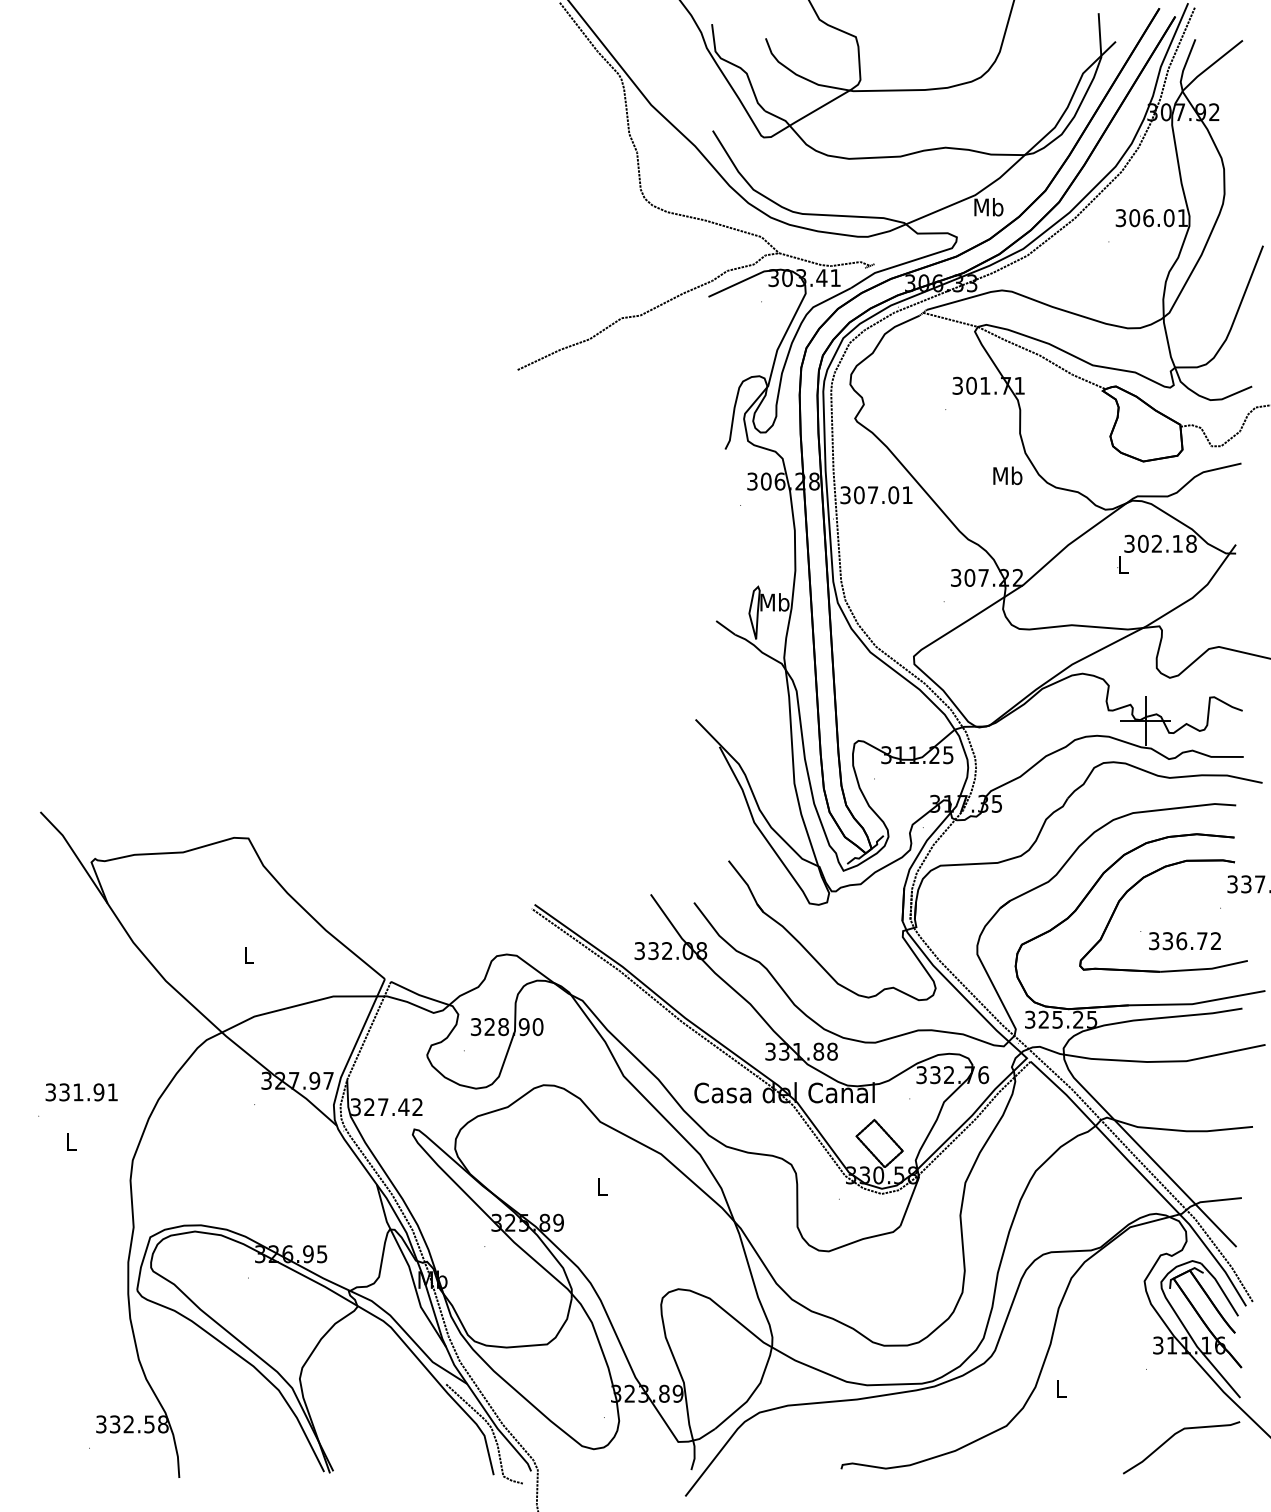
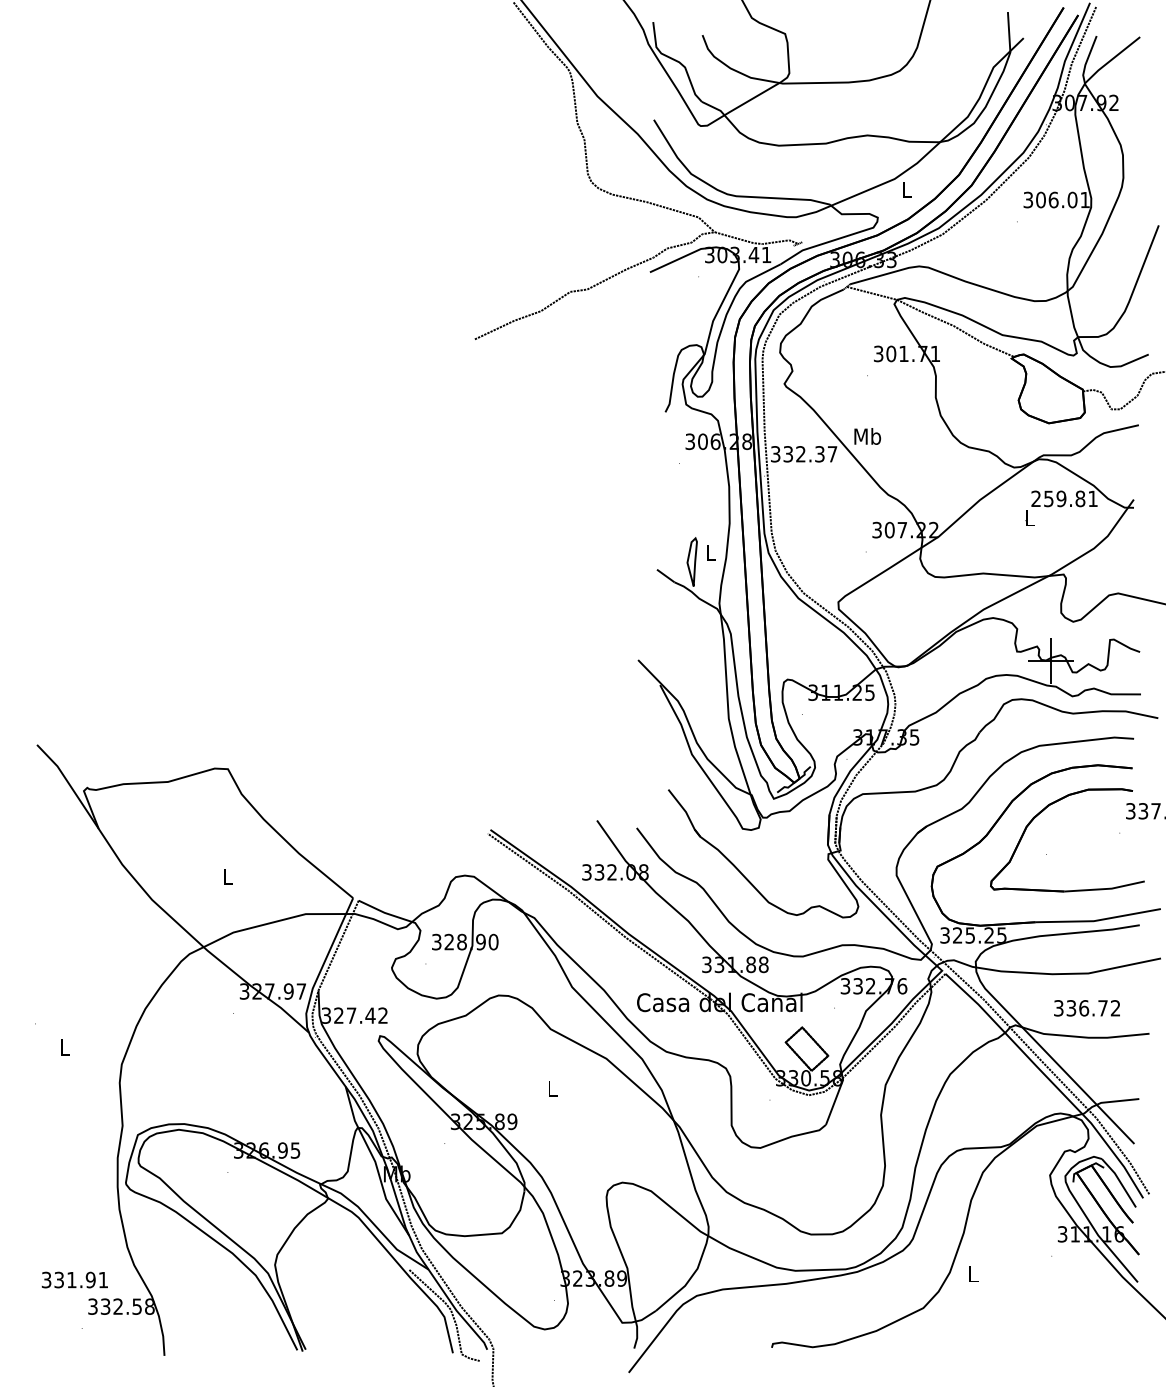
text: (988, 207) -> (906, 190), Mb -> L
text: (1007, 475) -> (867, 436), moved
text: (883, 495) -> (810, 454), 307.01 -> 332.37
text: (1160, 543) -> (1064, 498), 302.18 -> 259.81
text: (774, 602) -> (710, 552), Mb -> L
text: (1184, 941) -> (1086, 1008), moved
text: (81, 1092) -> (74, 1280), moved
curve: (1172, 1437) -> (1075, 1318), removed

